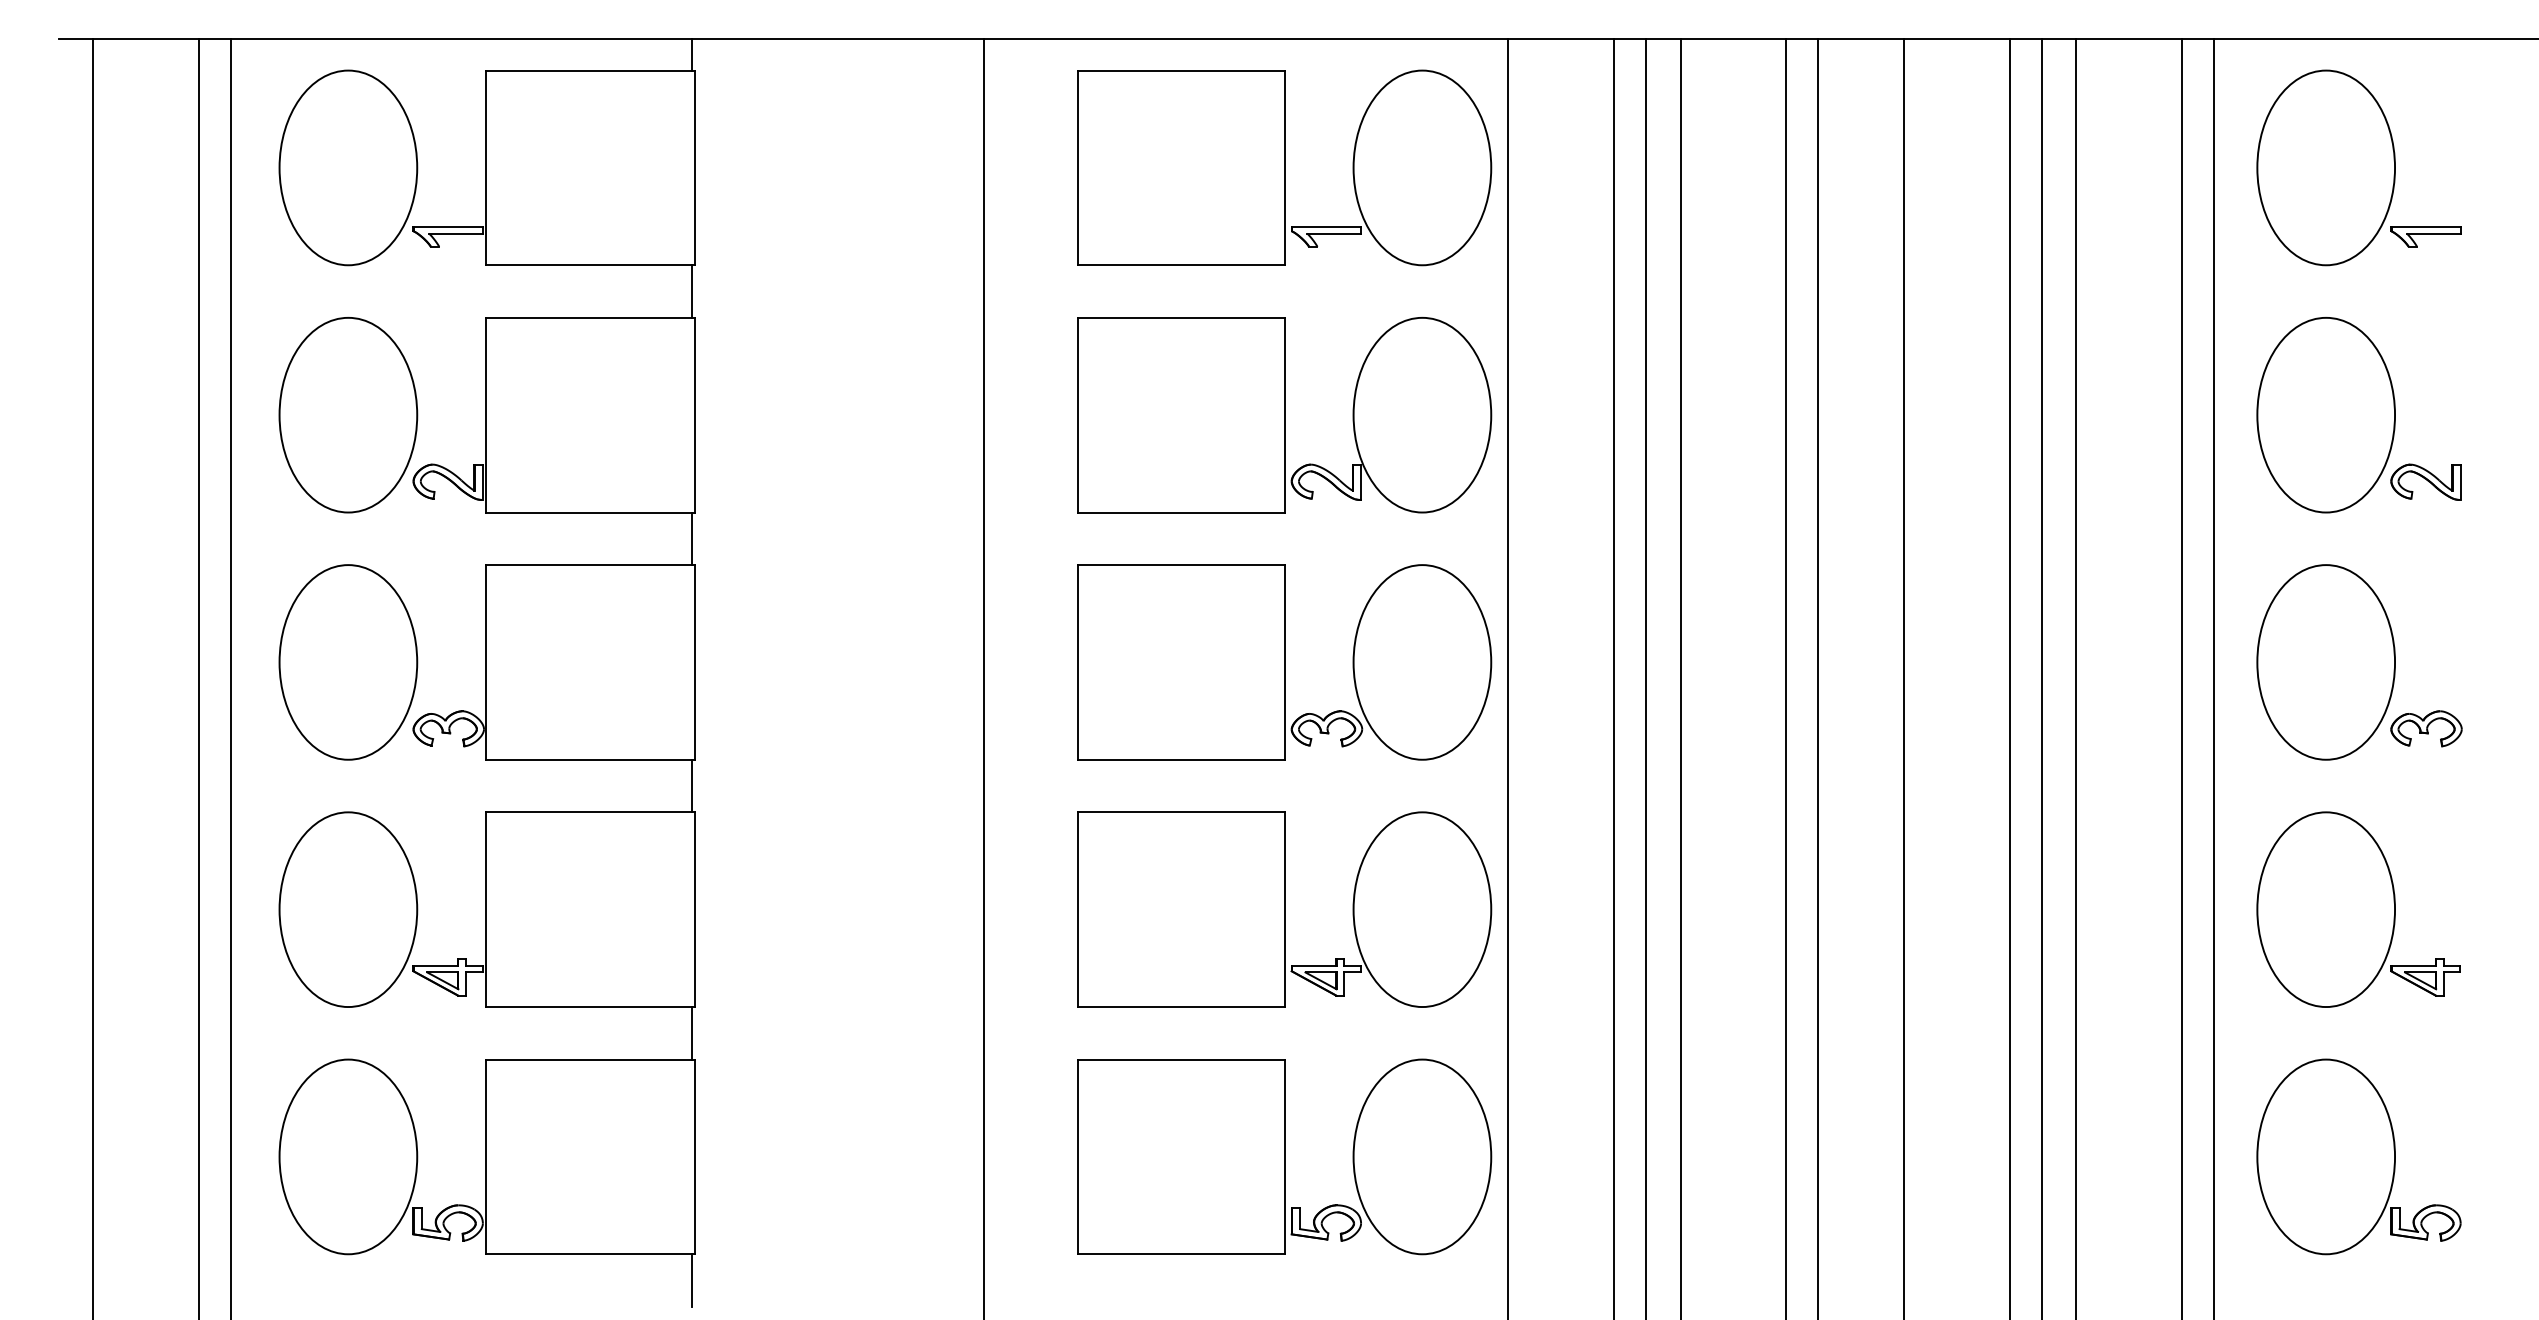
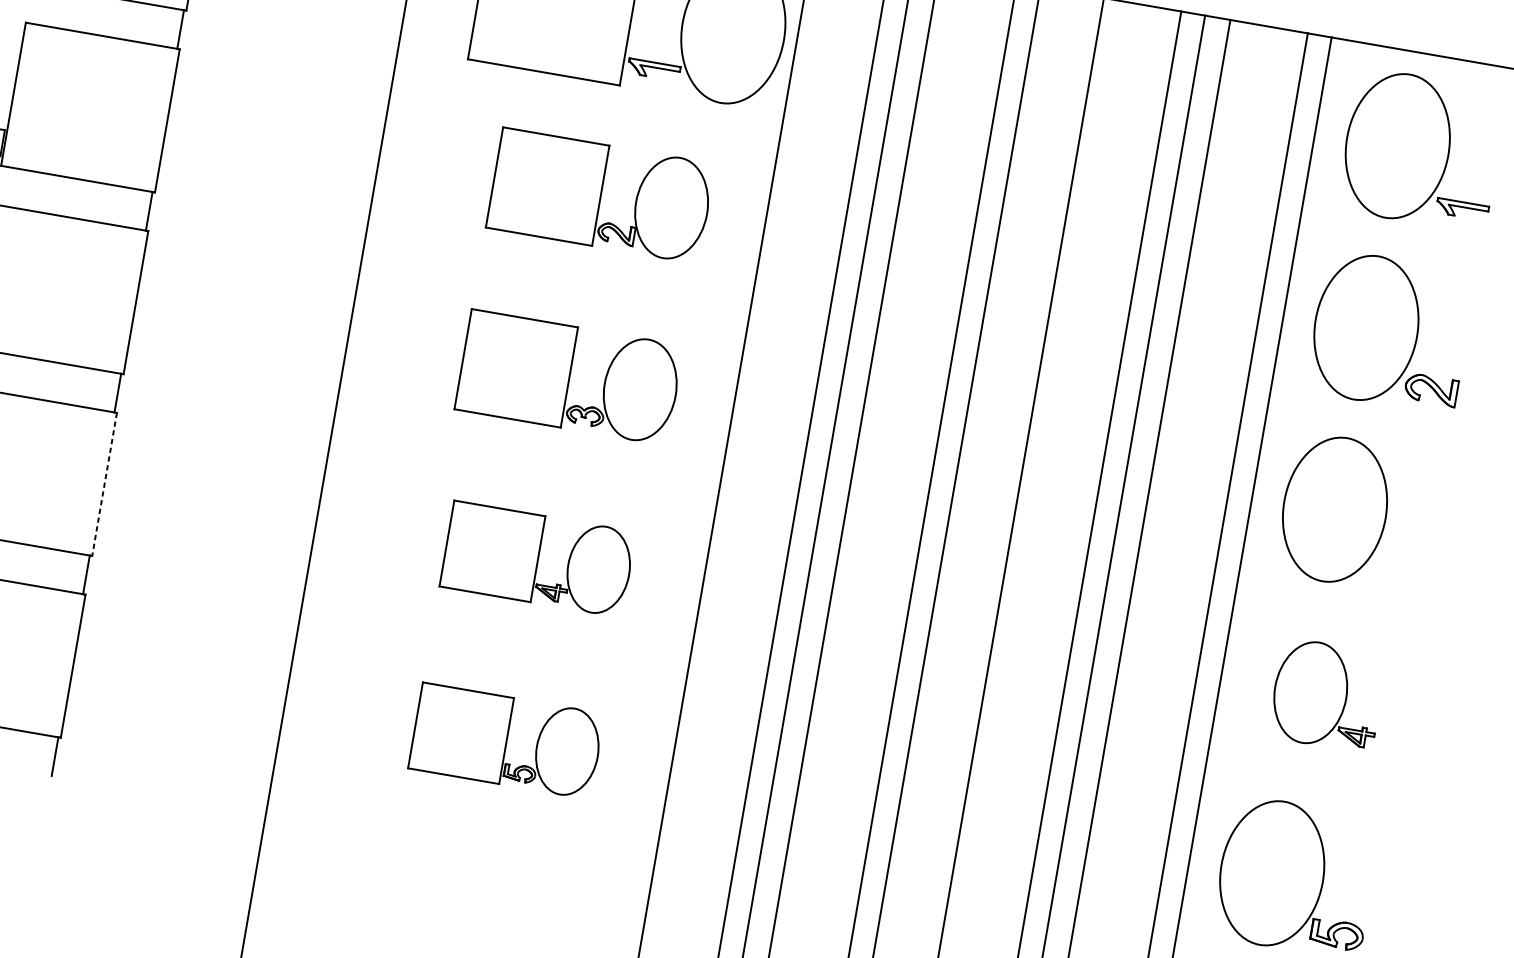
part: (1284, 415) -> (600, 195), size x0.7
part: (1284, 662) -> (569, 377), size x0.7
part: (2426, 728) -> (1400, 571), removed
part: (1284, 909) -> (537, 559), size x0.6
part: (2358, 909) -> (1327, 695), size x0.7
line: (695, 910) -> (104, 485), solid -> dashed
part: (1284, 1156) -> (506, 740), size x0.6

